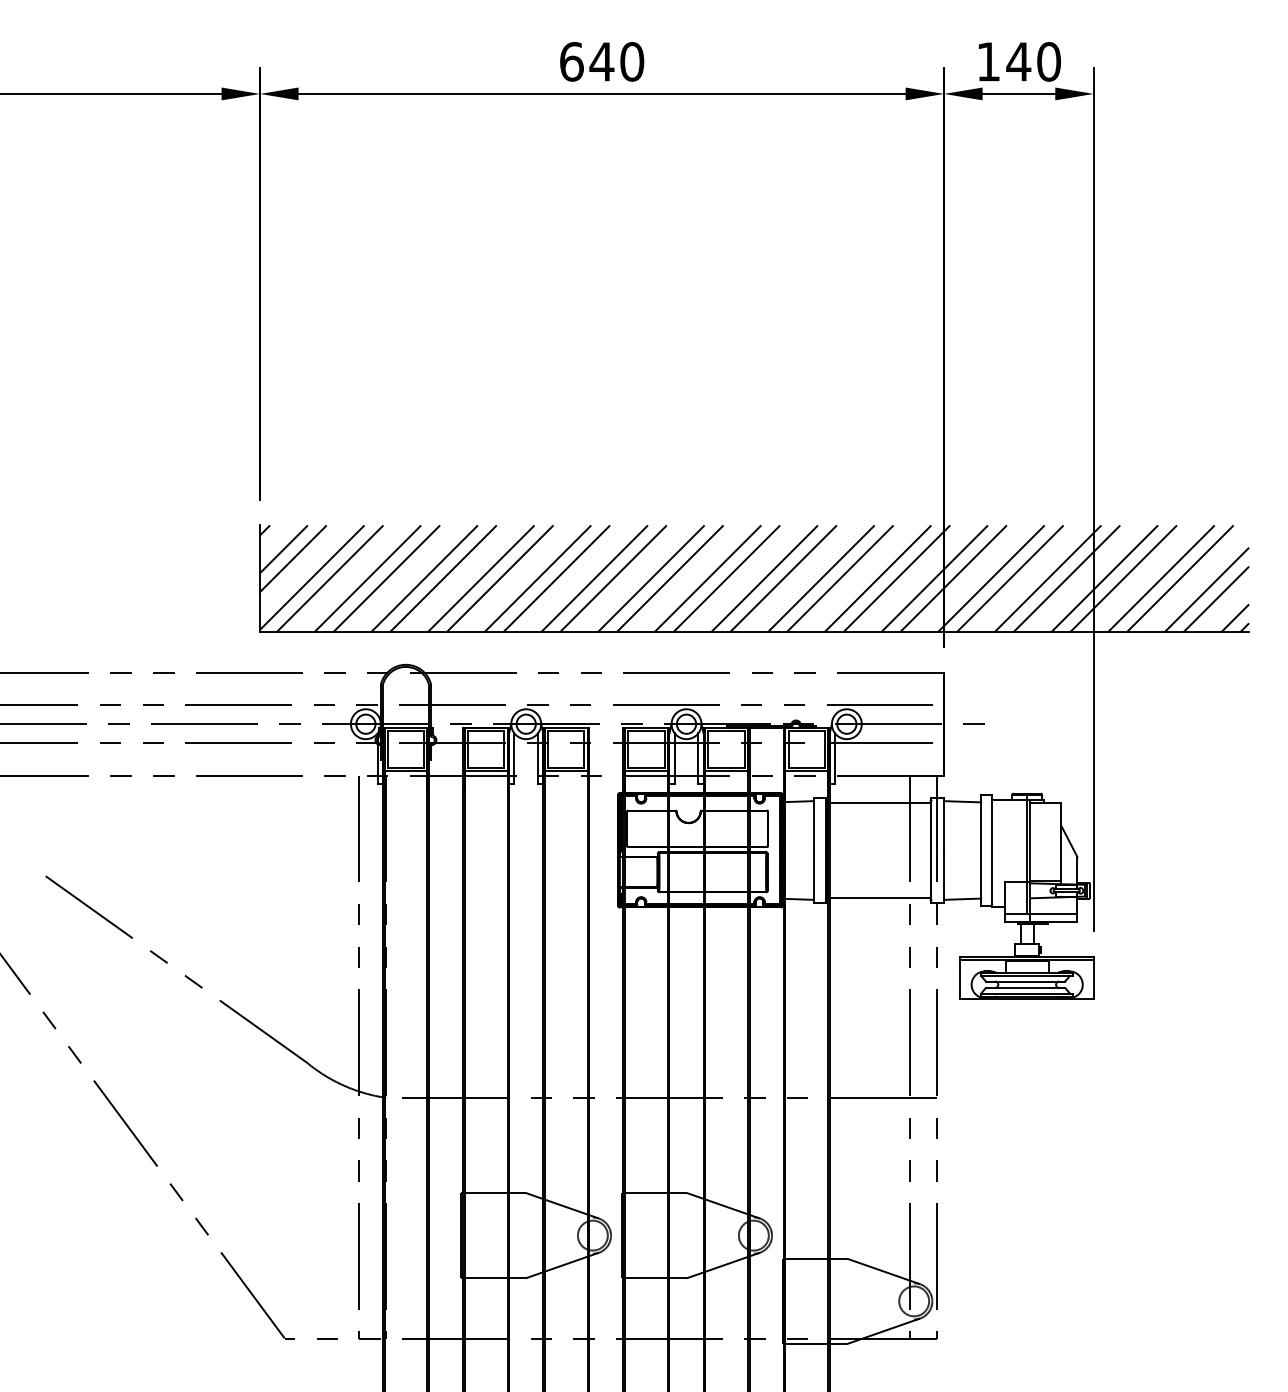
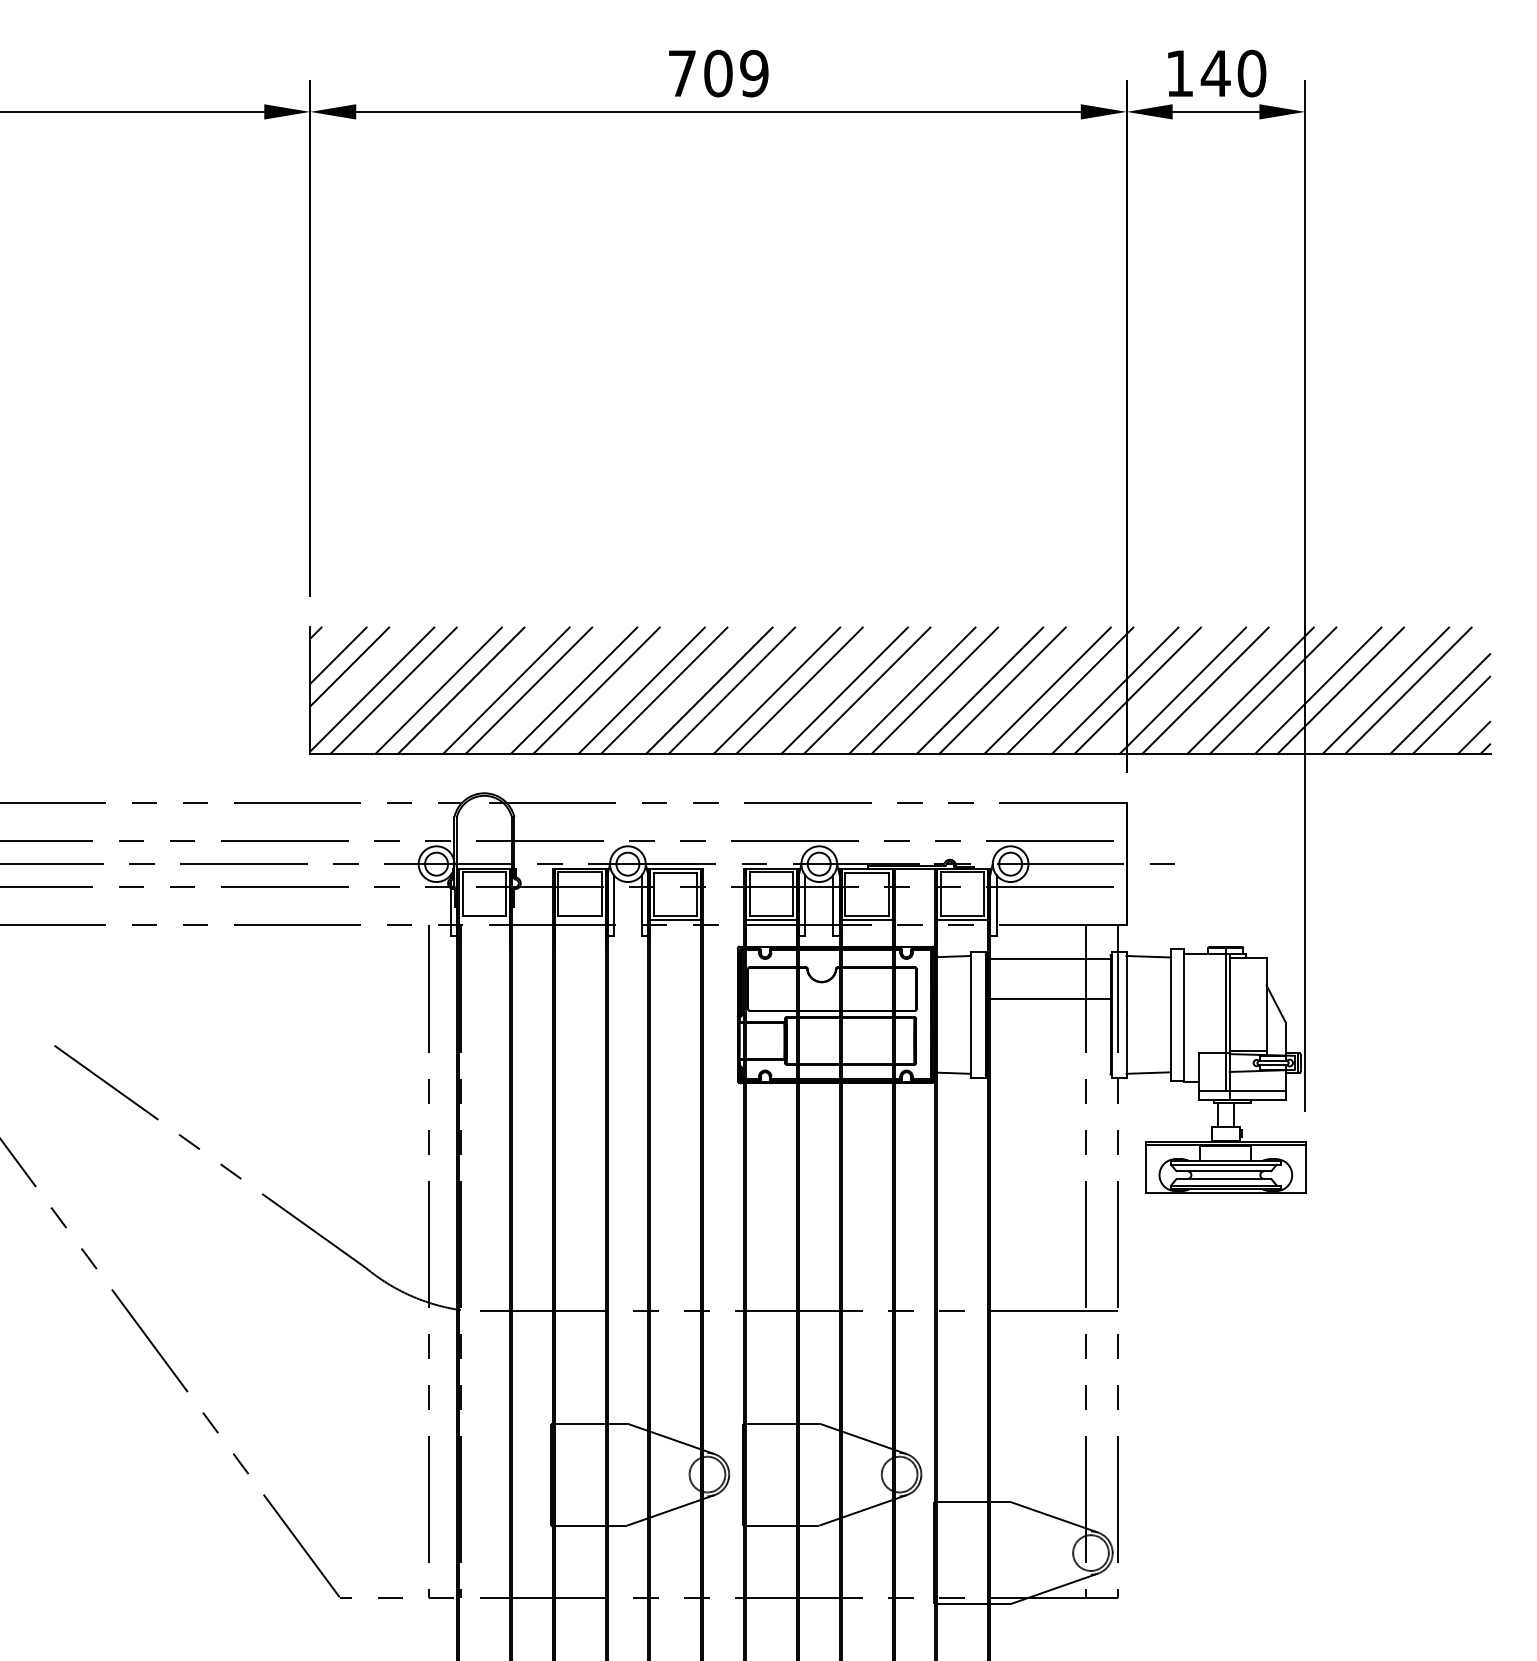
text: (602, 61) -> (718, 73), 640 -> 709
line: (405, 770) -> (483, 919), removed
line: (485, 770) -> (579, 919), removed
line: (877, 897) -> (1047, 999), moved

